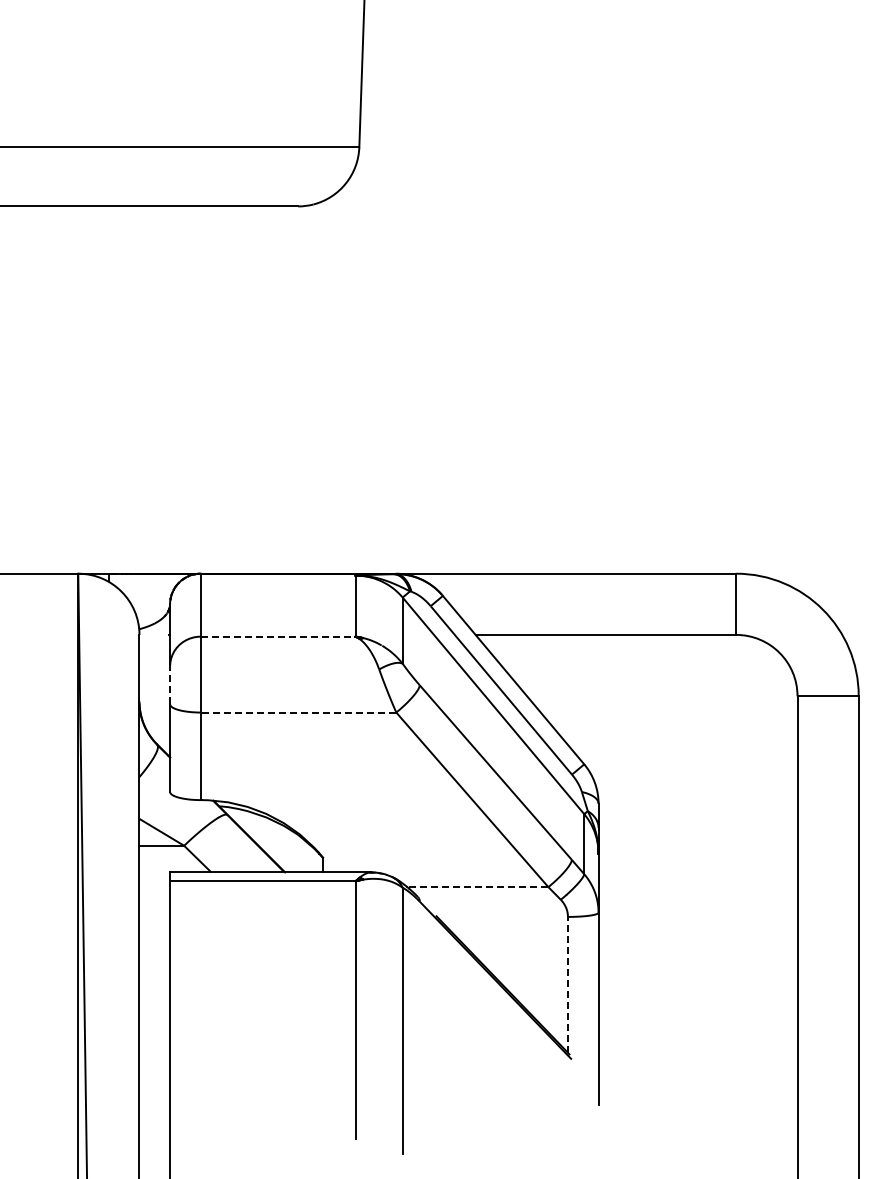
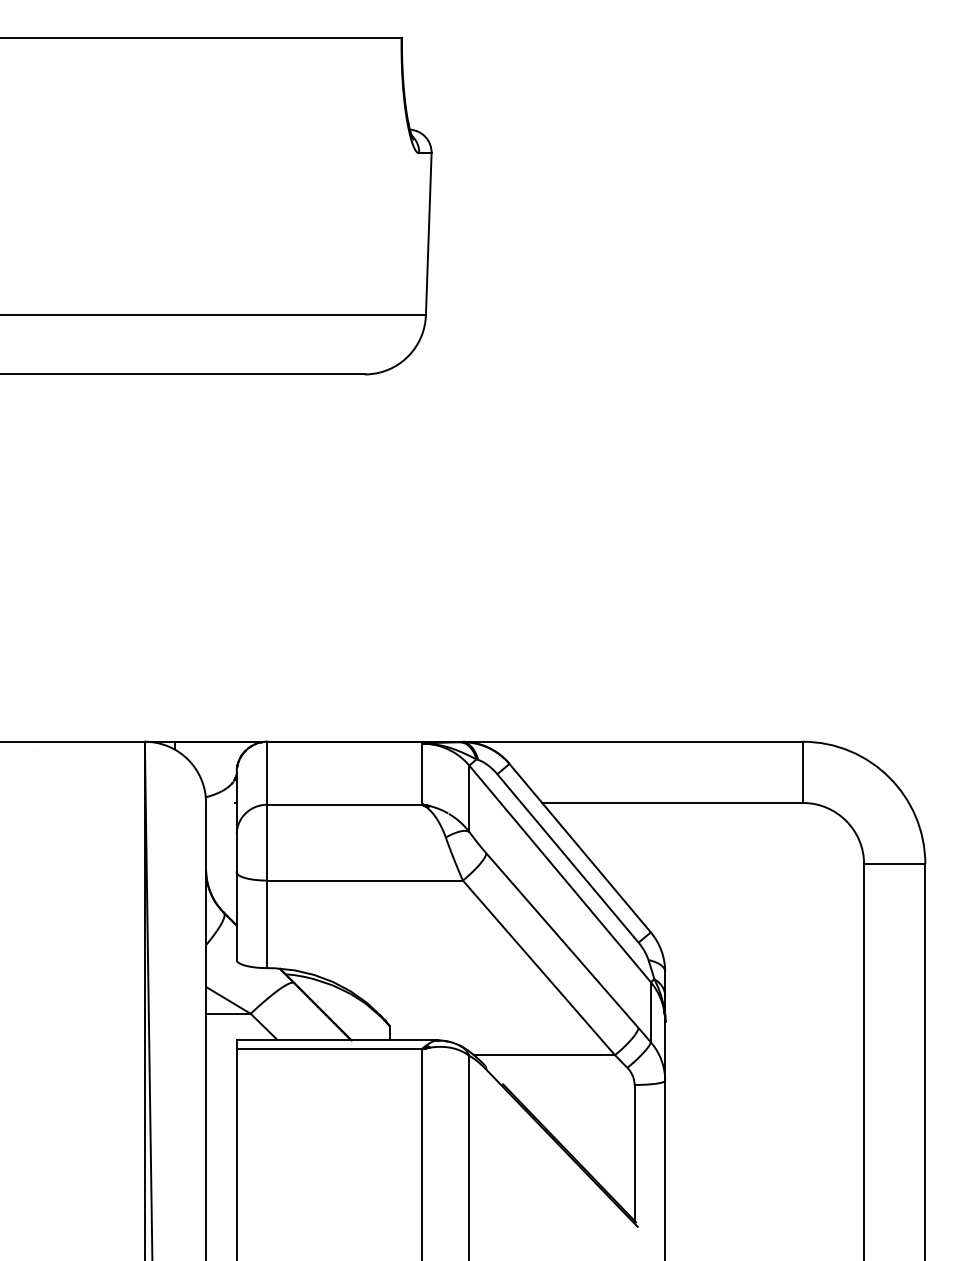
line: (277, 636) -> (344, 804), dashed -> solid
line: (169, 685) -> (236, 853), dashed -> solid
line: (298, 712) -> (365, 880), dashed -> solid
line: (477, 887) -> (544, 1055), dashed -> solid
line: (567, 984) -> (634, 1152), dashed -> solid

